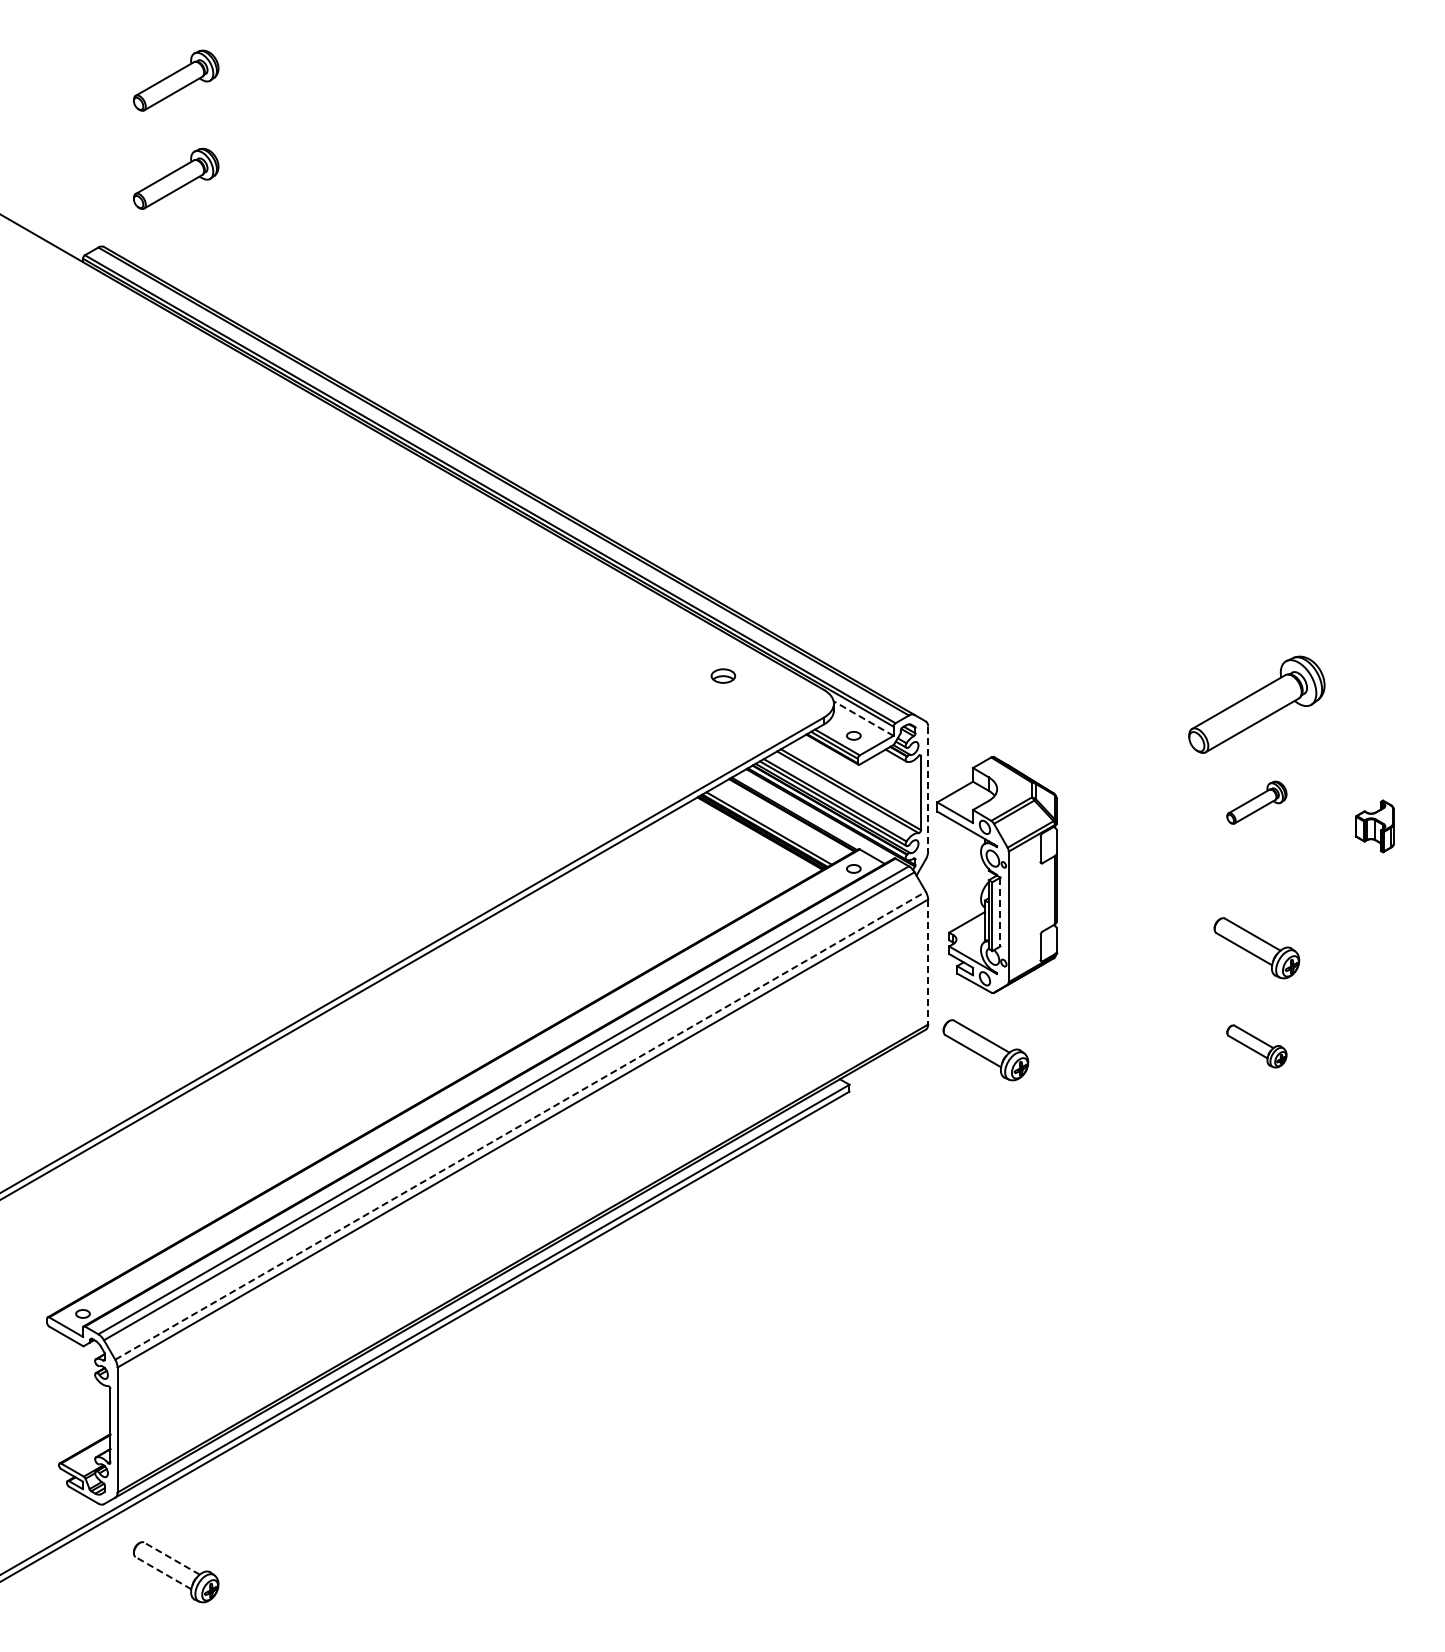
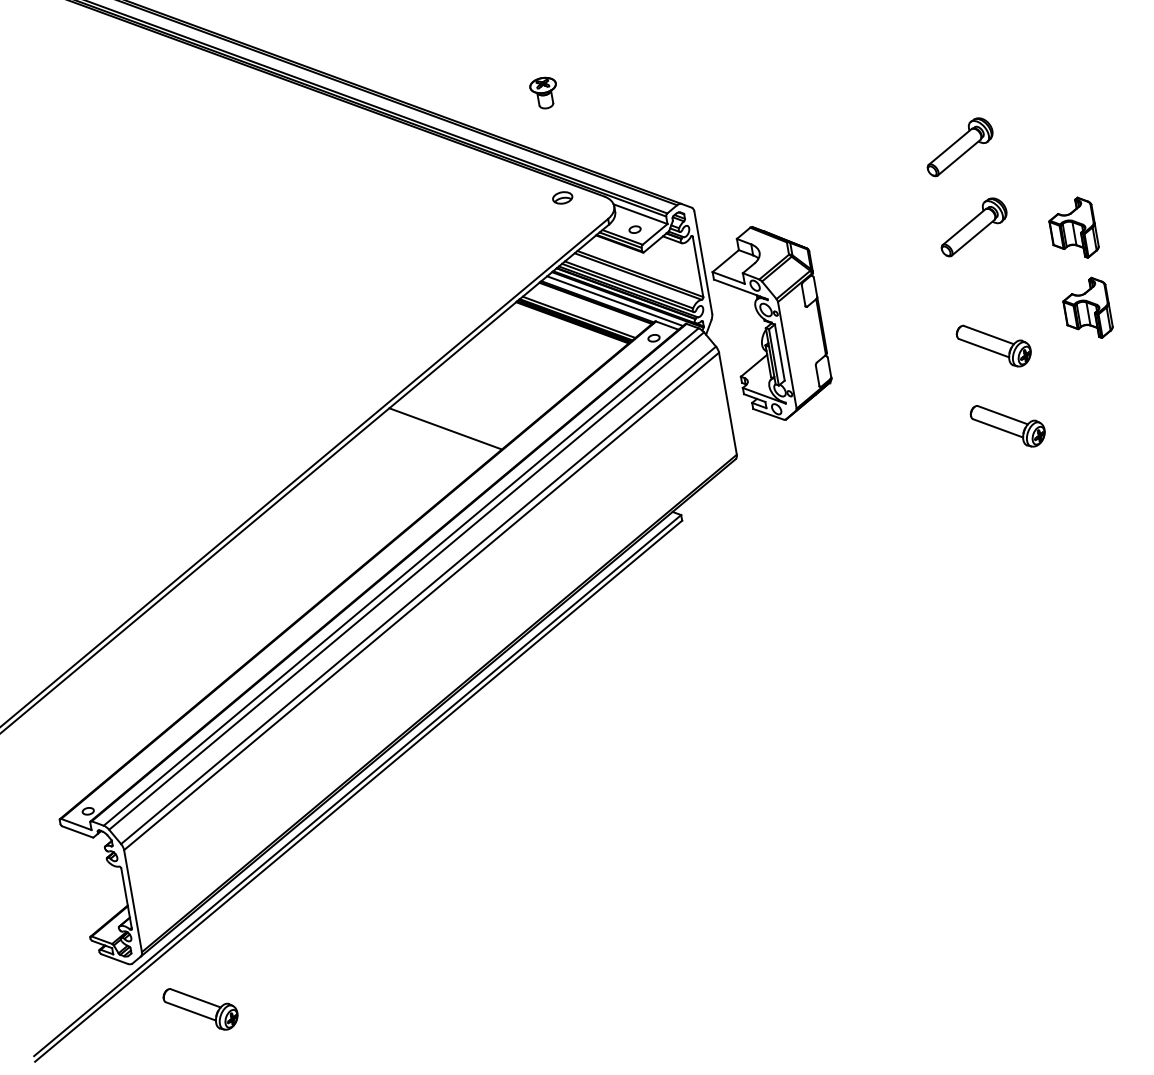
part: (773, 554) -> (543, 93), added
part: (723, 675) -> (562, 197), moved
part: (1256, 704) -> (959, 146), size x0.62
line: (863, 718) -> (640, 214), dashed -> solid
line: (928, 789) -> (703, 262), dashed -> solid
part: (1256, 802) -> (973, 226), size x1.43
line: (814, 816) -> (614, 301), added
part: (1374, 826) -> (1072, 229), size x1.43
line: (1000, 912) -> (779, 352), dashed -> solid
part: (1374, 924) -> (1086, 309), added
line: (586, 933) -> (445, 429), added
line: (928, 962) -> (728, 404), dashed -> solid
part: (1256, 1046) -> (1007, 425), size x1.43
part: (985, 1050) -> (787, 467), removed
line: (520, 1125) -> (418, 595), dashed -> solid
line: (171, 1558) -> (195, 998), dashed -> solid
line: (163, 1572) -> (190, 1010), dashed -> solid

